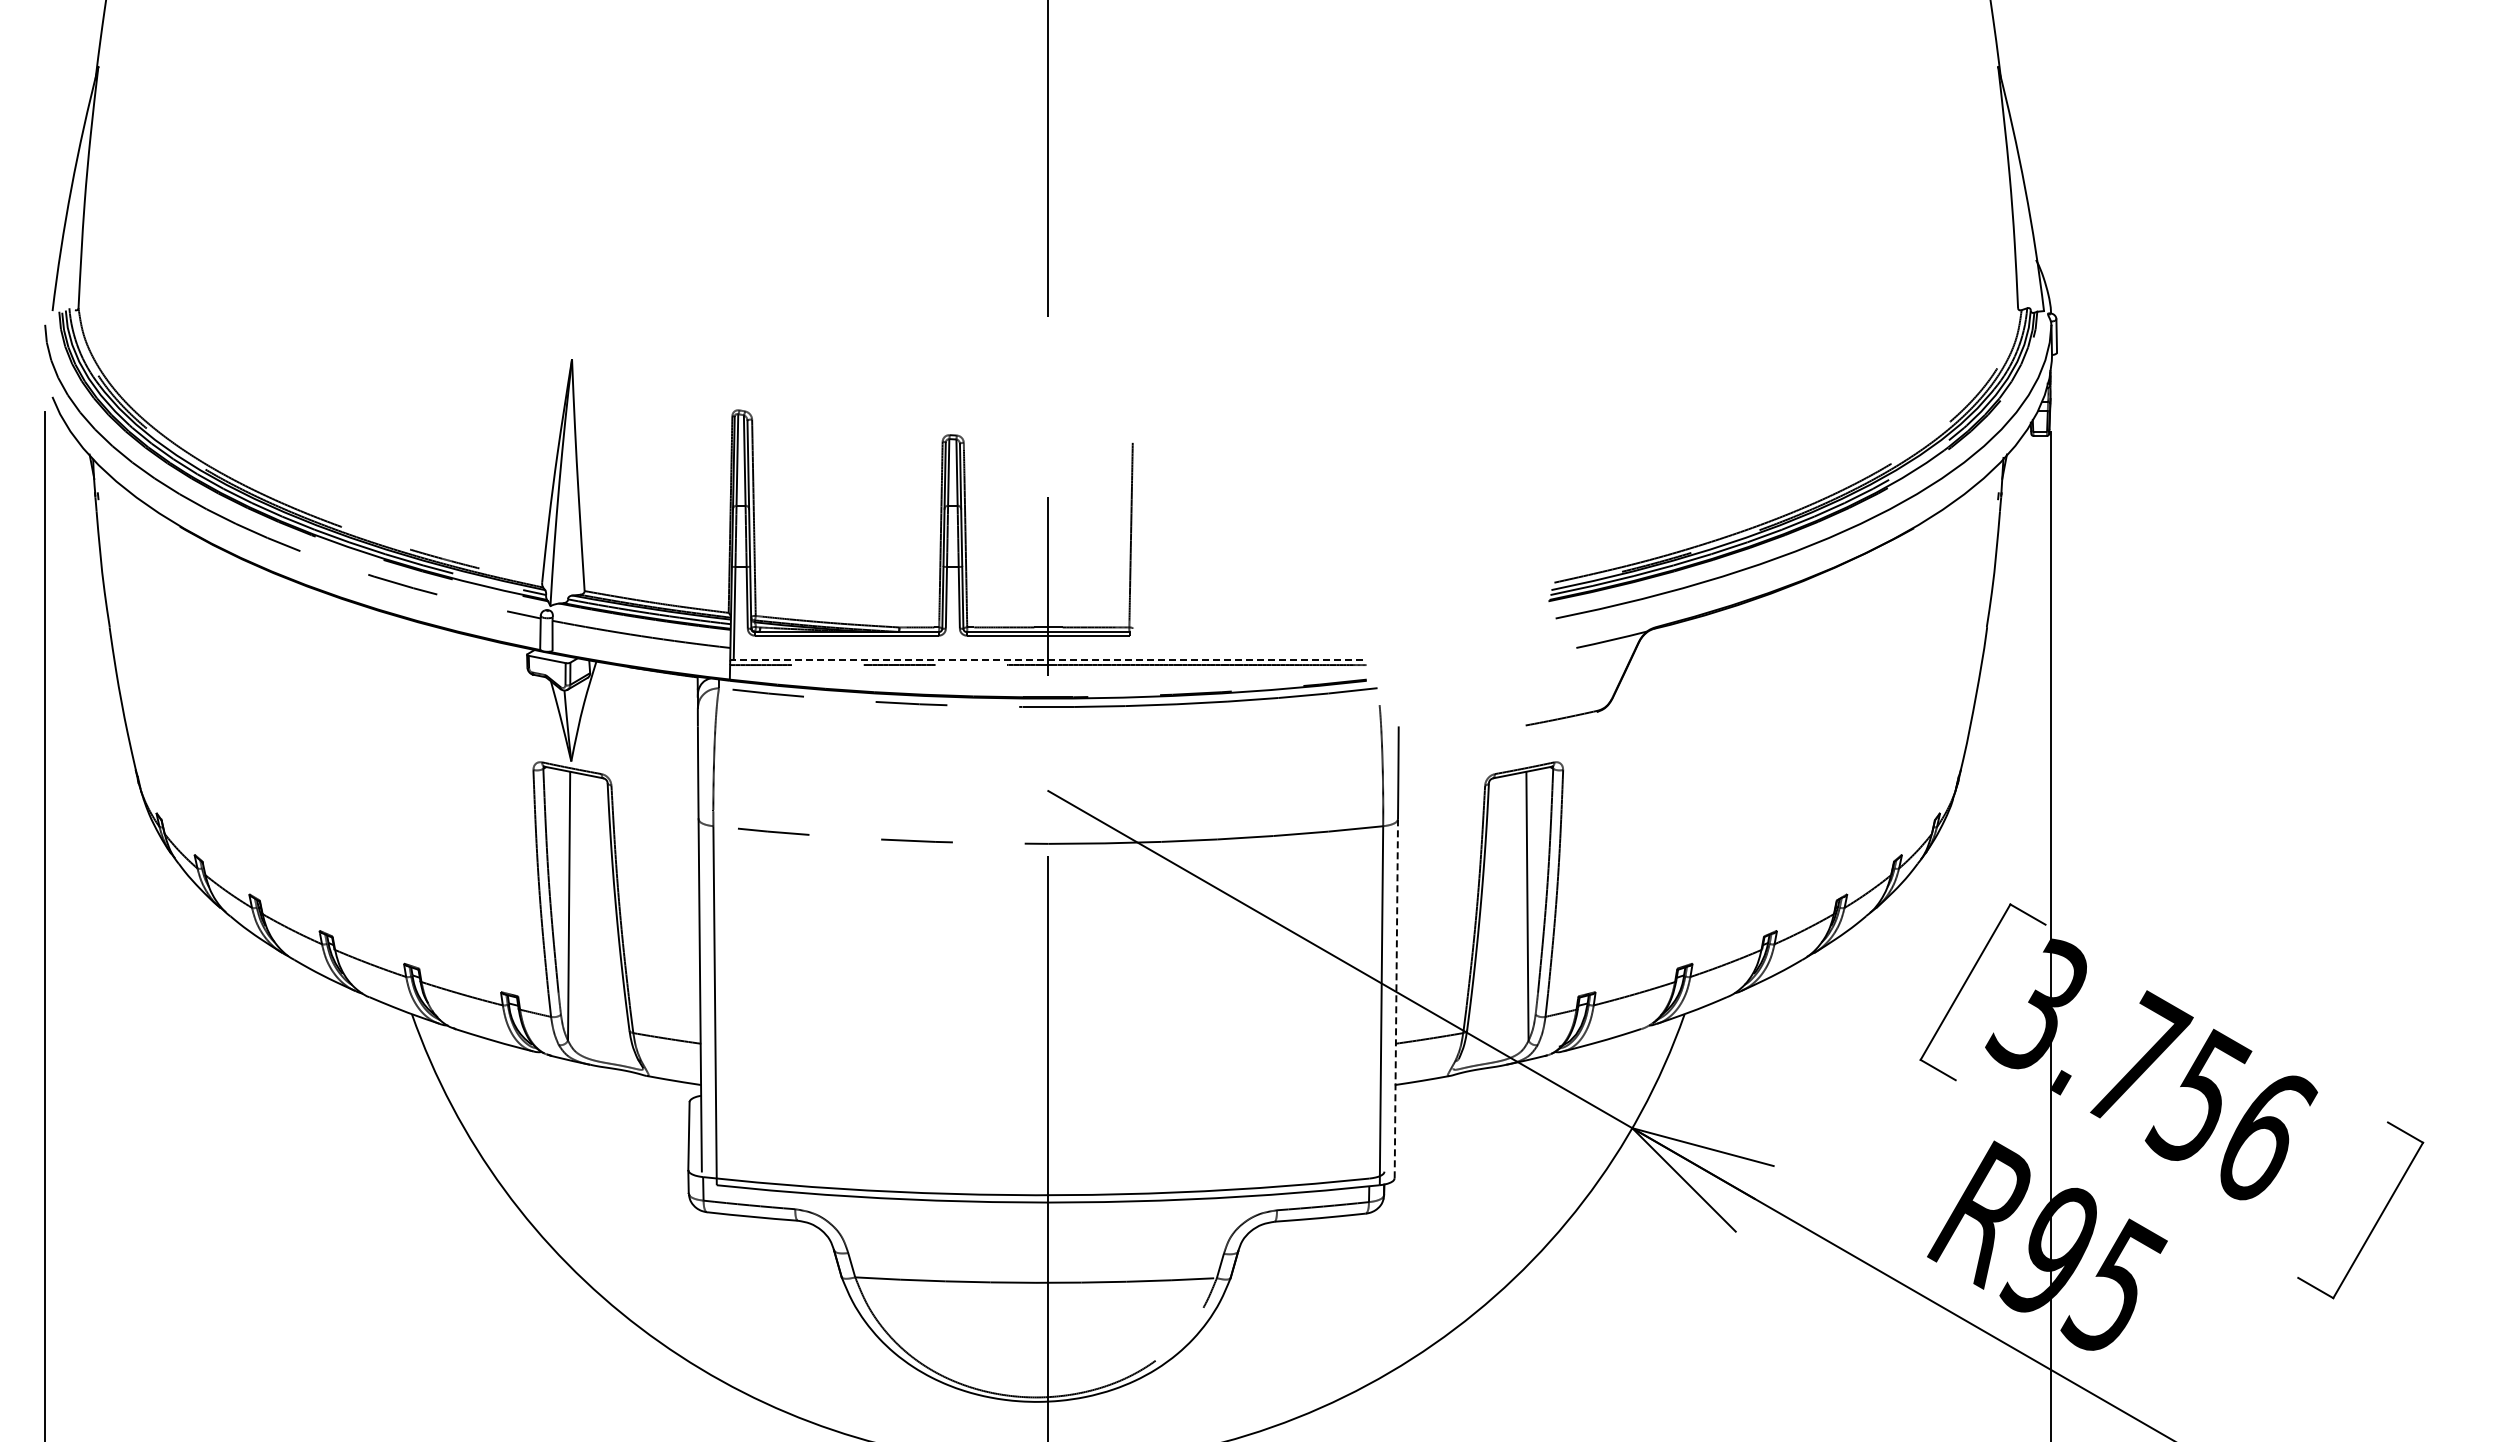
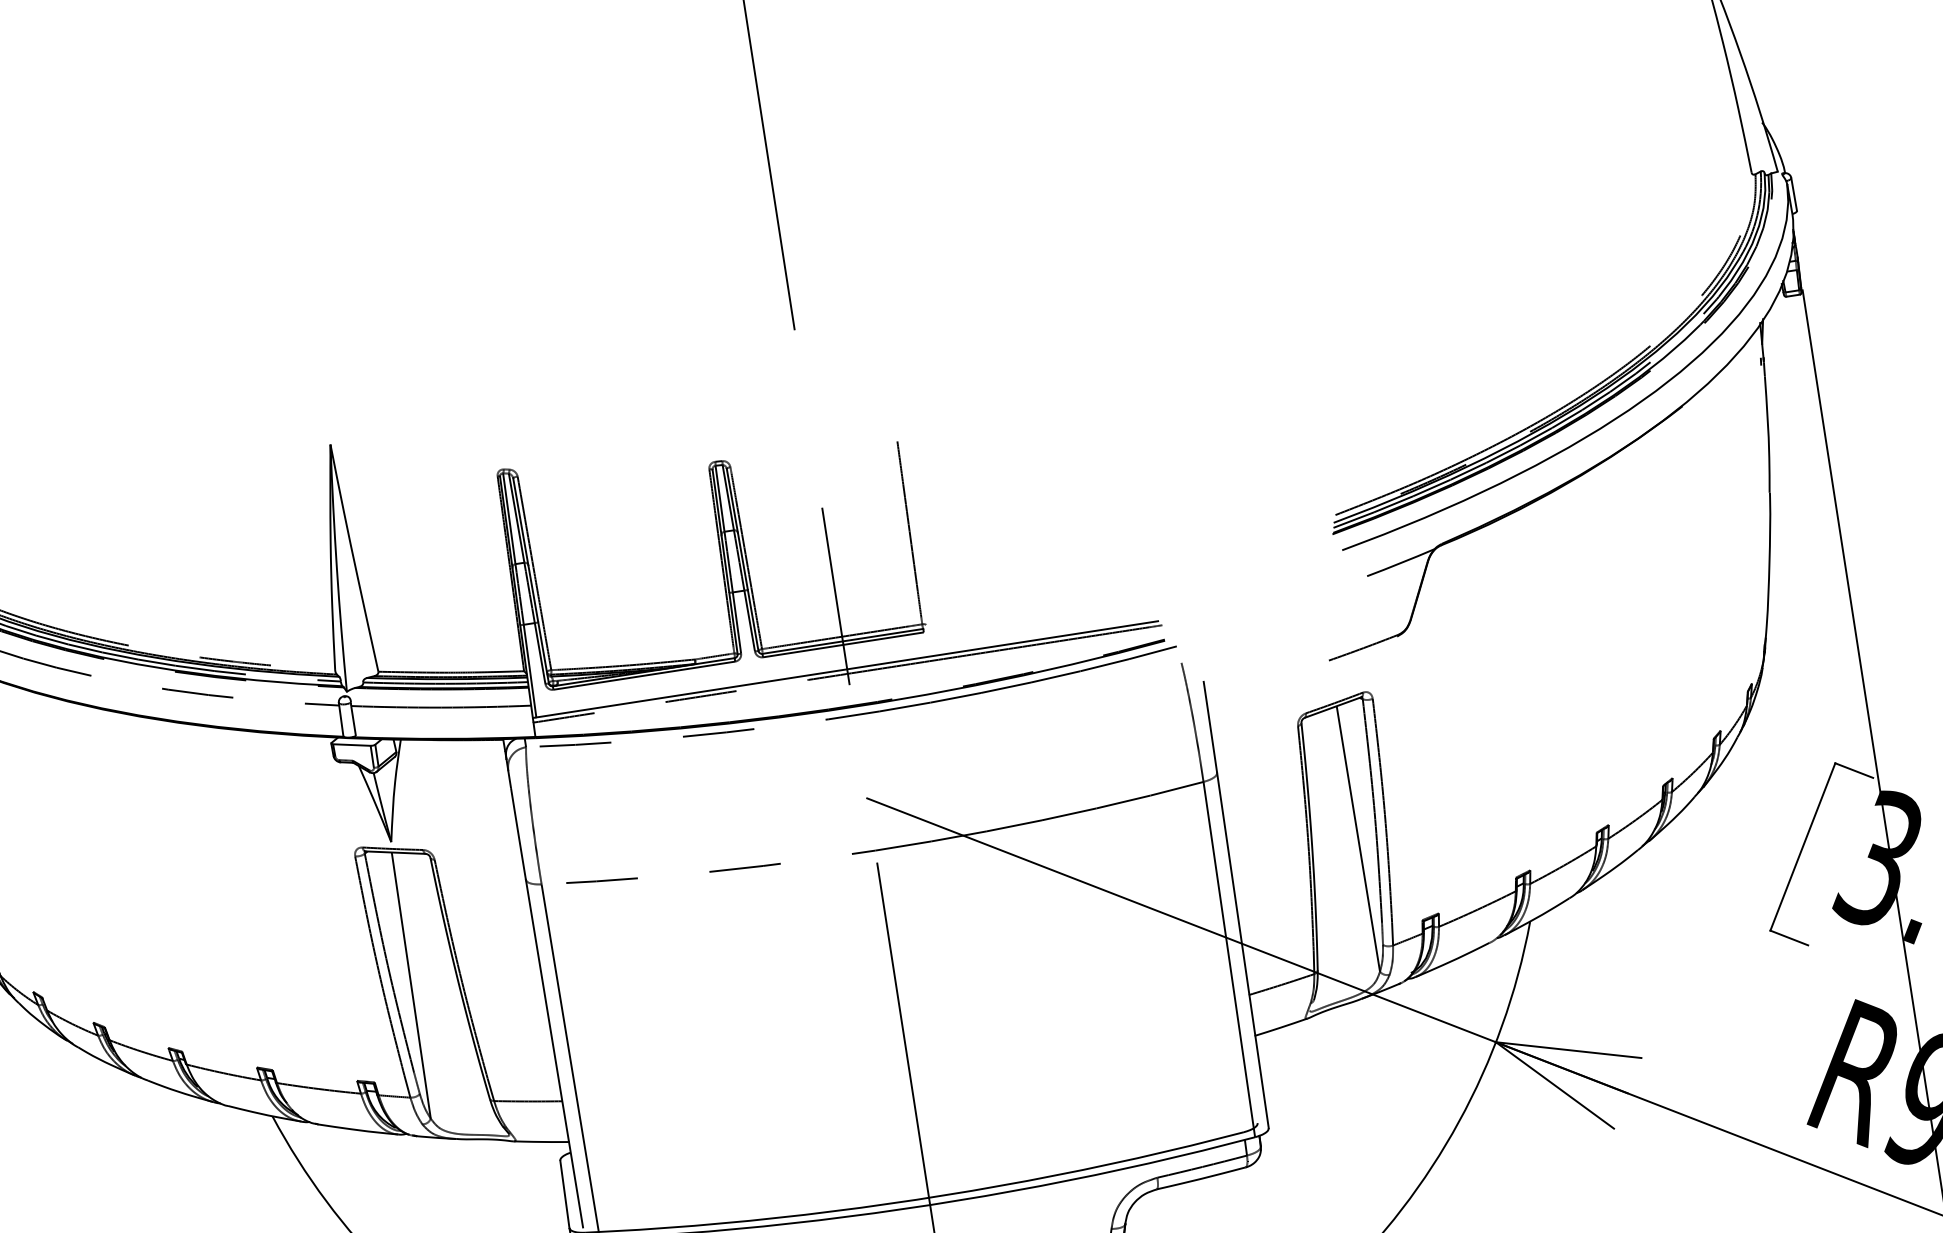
line: (1048, 660) -> (847, 669), dashed -> solid
line: (1396, 999) -> (1243, 951), dashed -> solid

